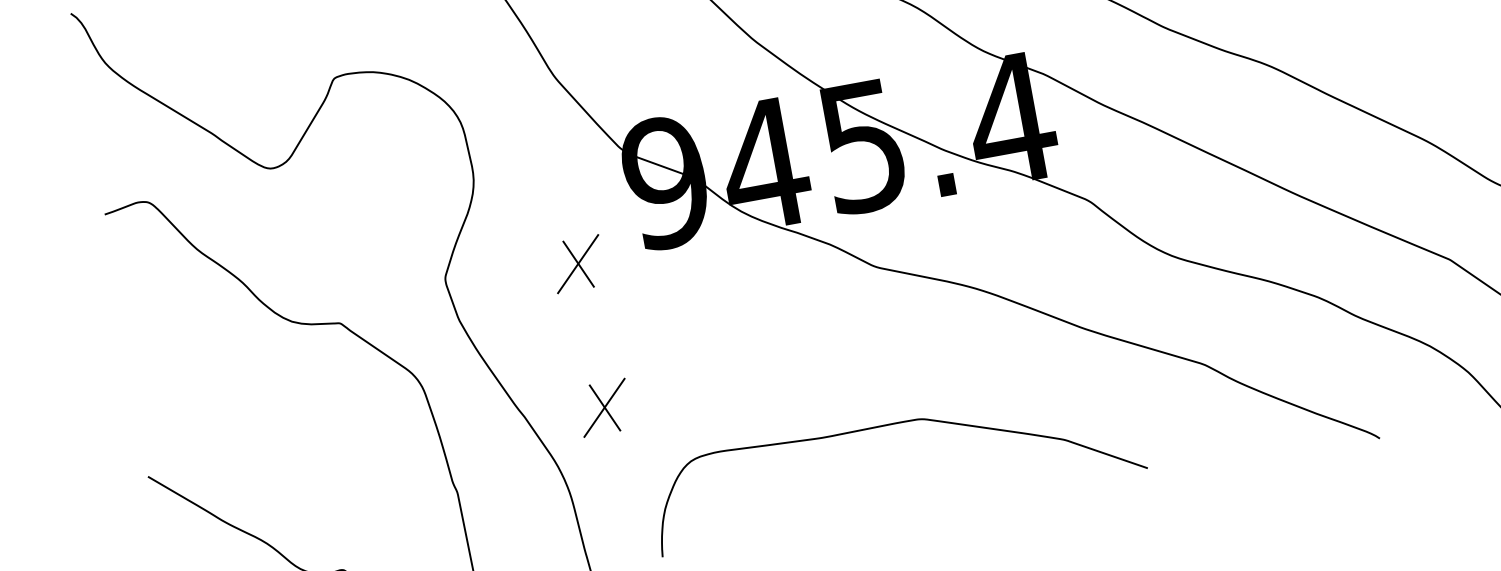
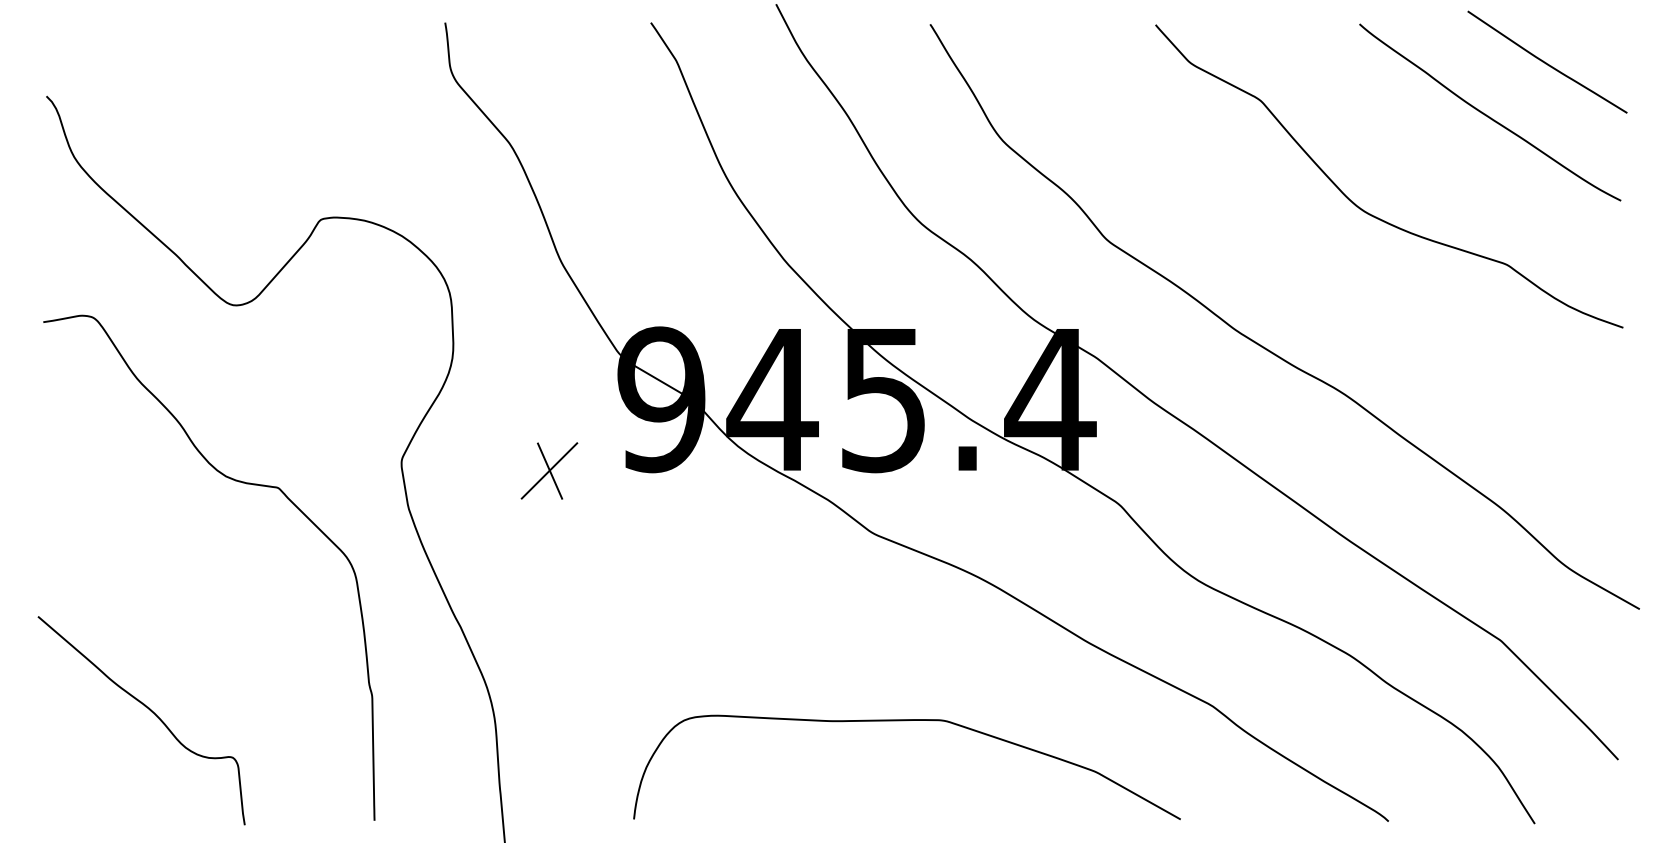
part: (604, 407) -> (549, 632), removed
curve: (887, 426) -> (905, 721), moved

